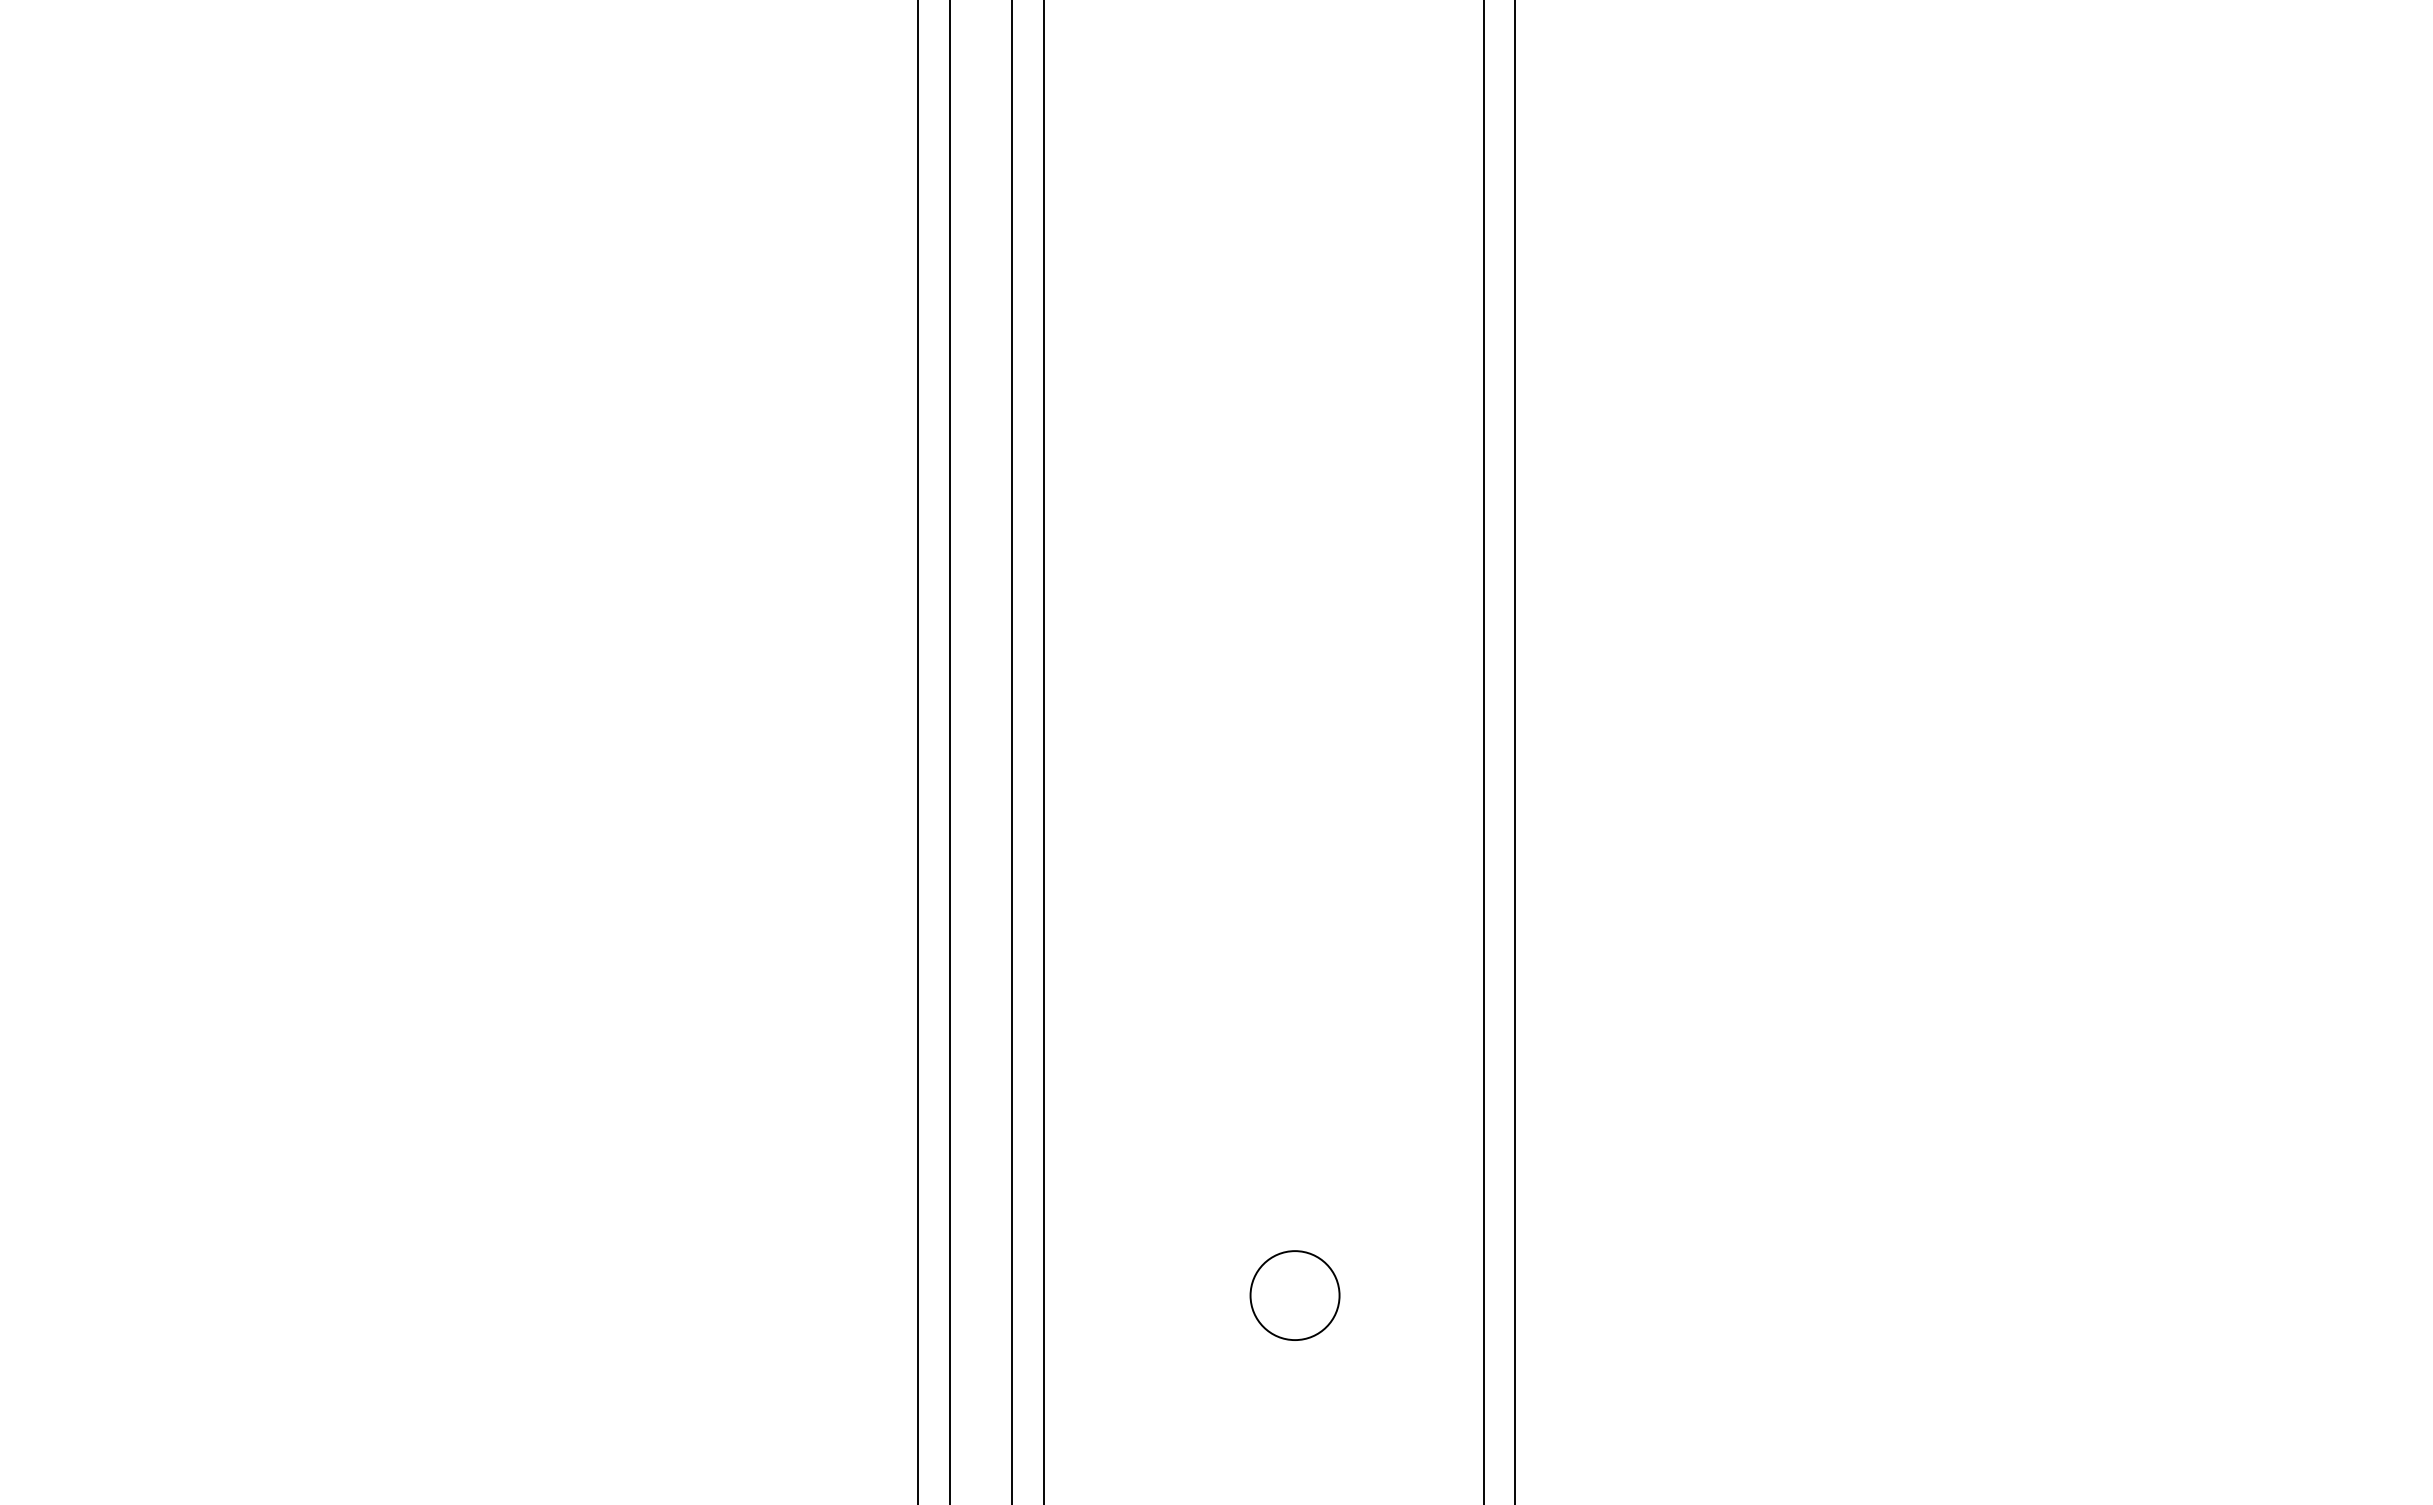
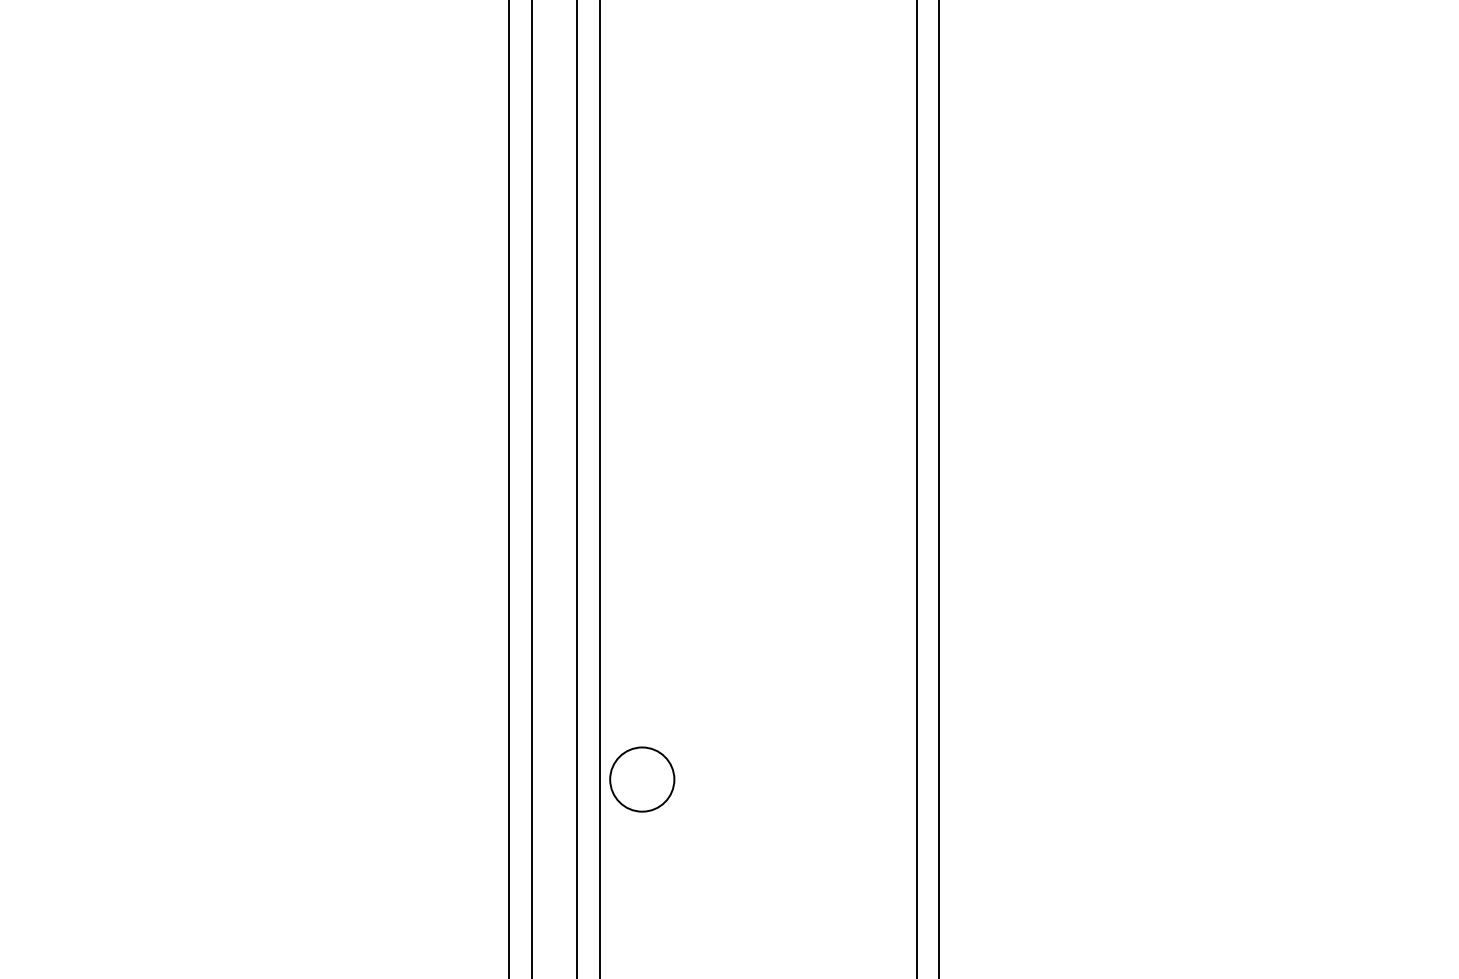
circle: (1294, 1295) -> (641, 779), moved

